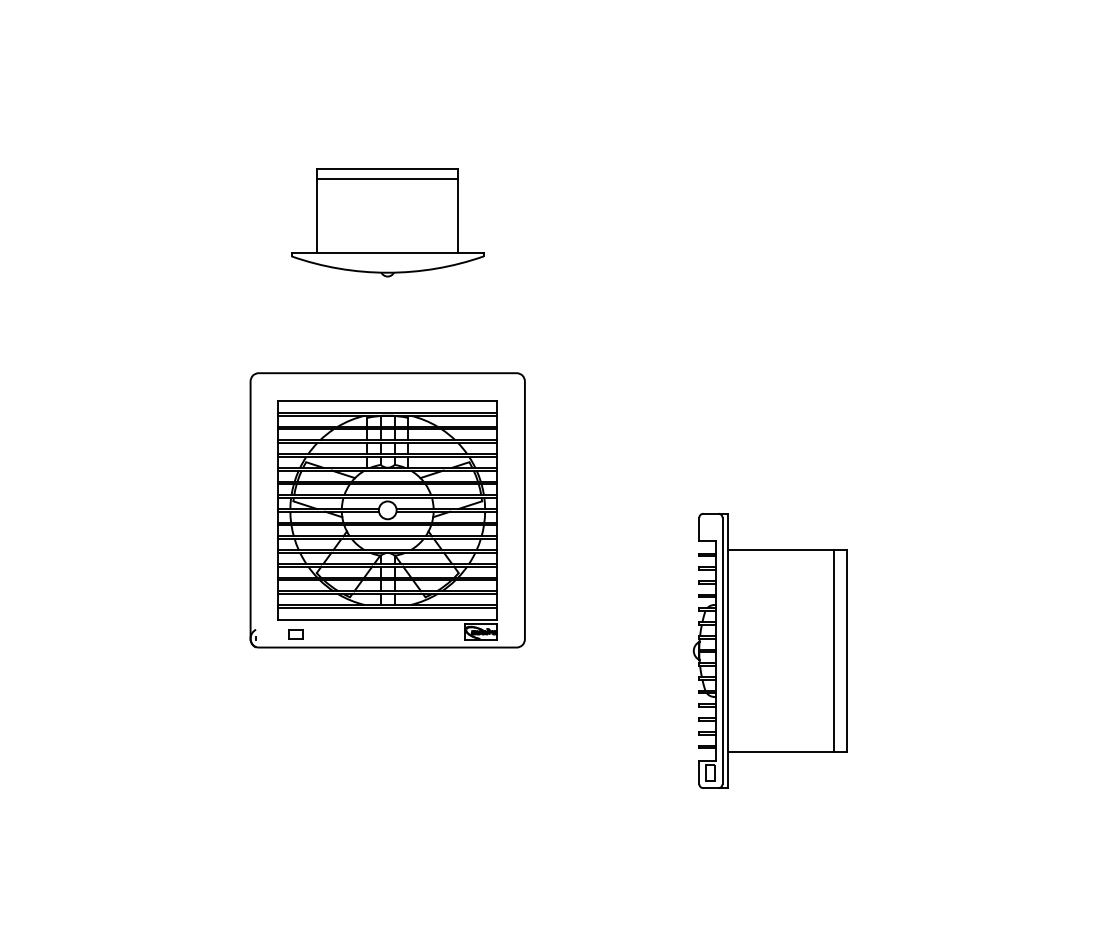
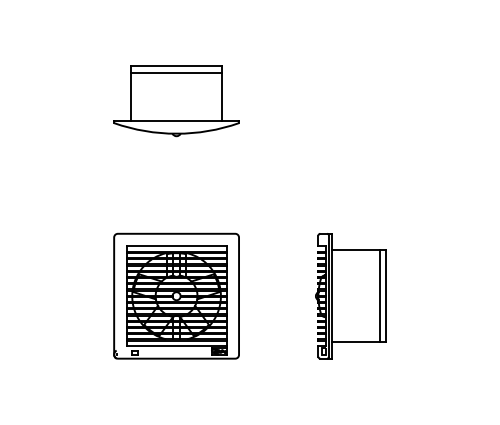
part: (387, 223) -> (176, 101), size x1.43
part: (387, 508) -> (176, 295), moved

